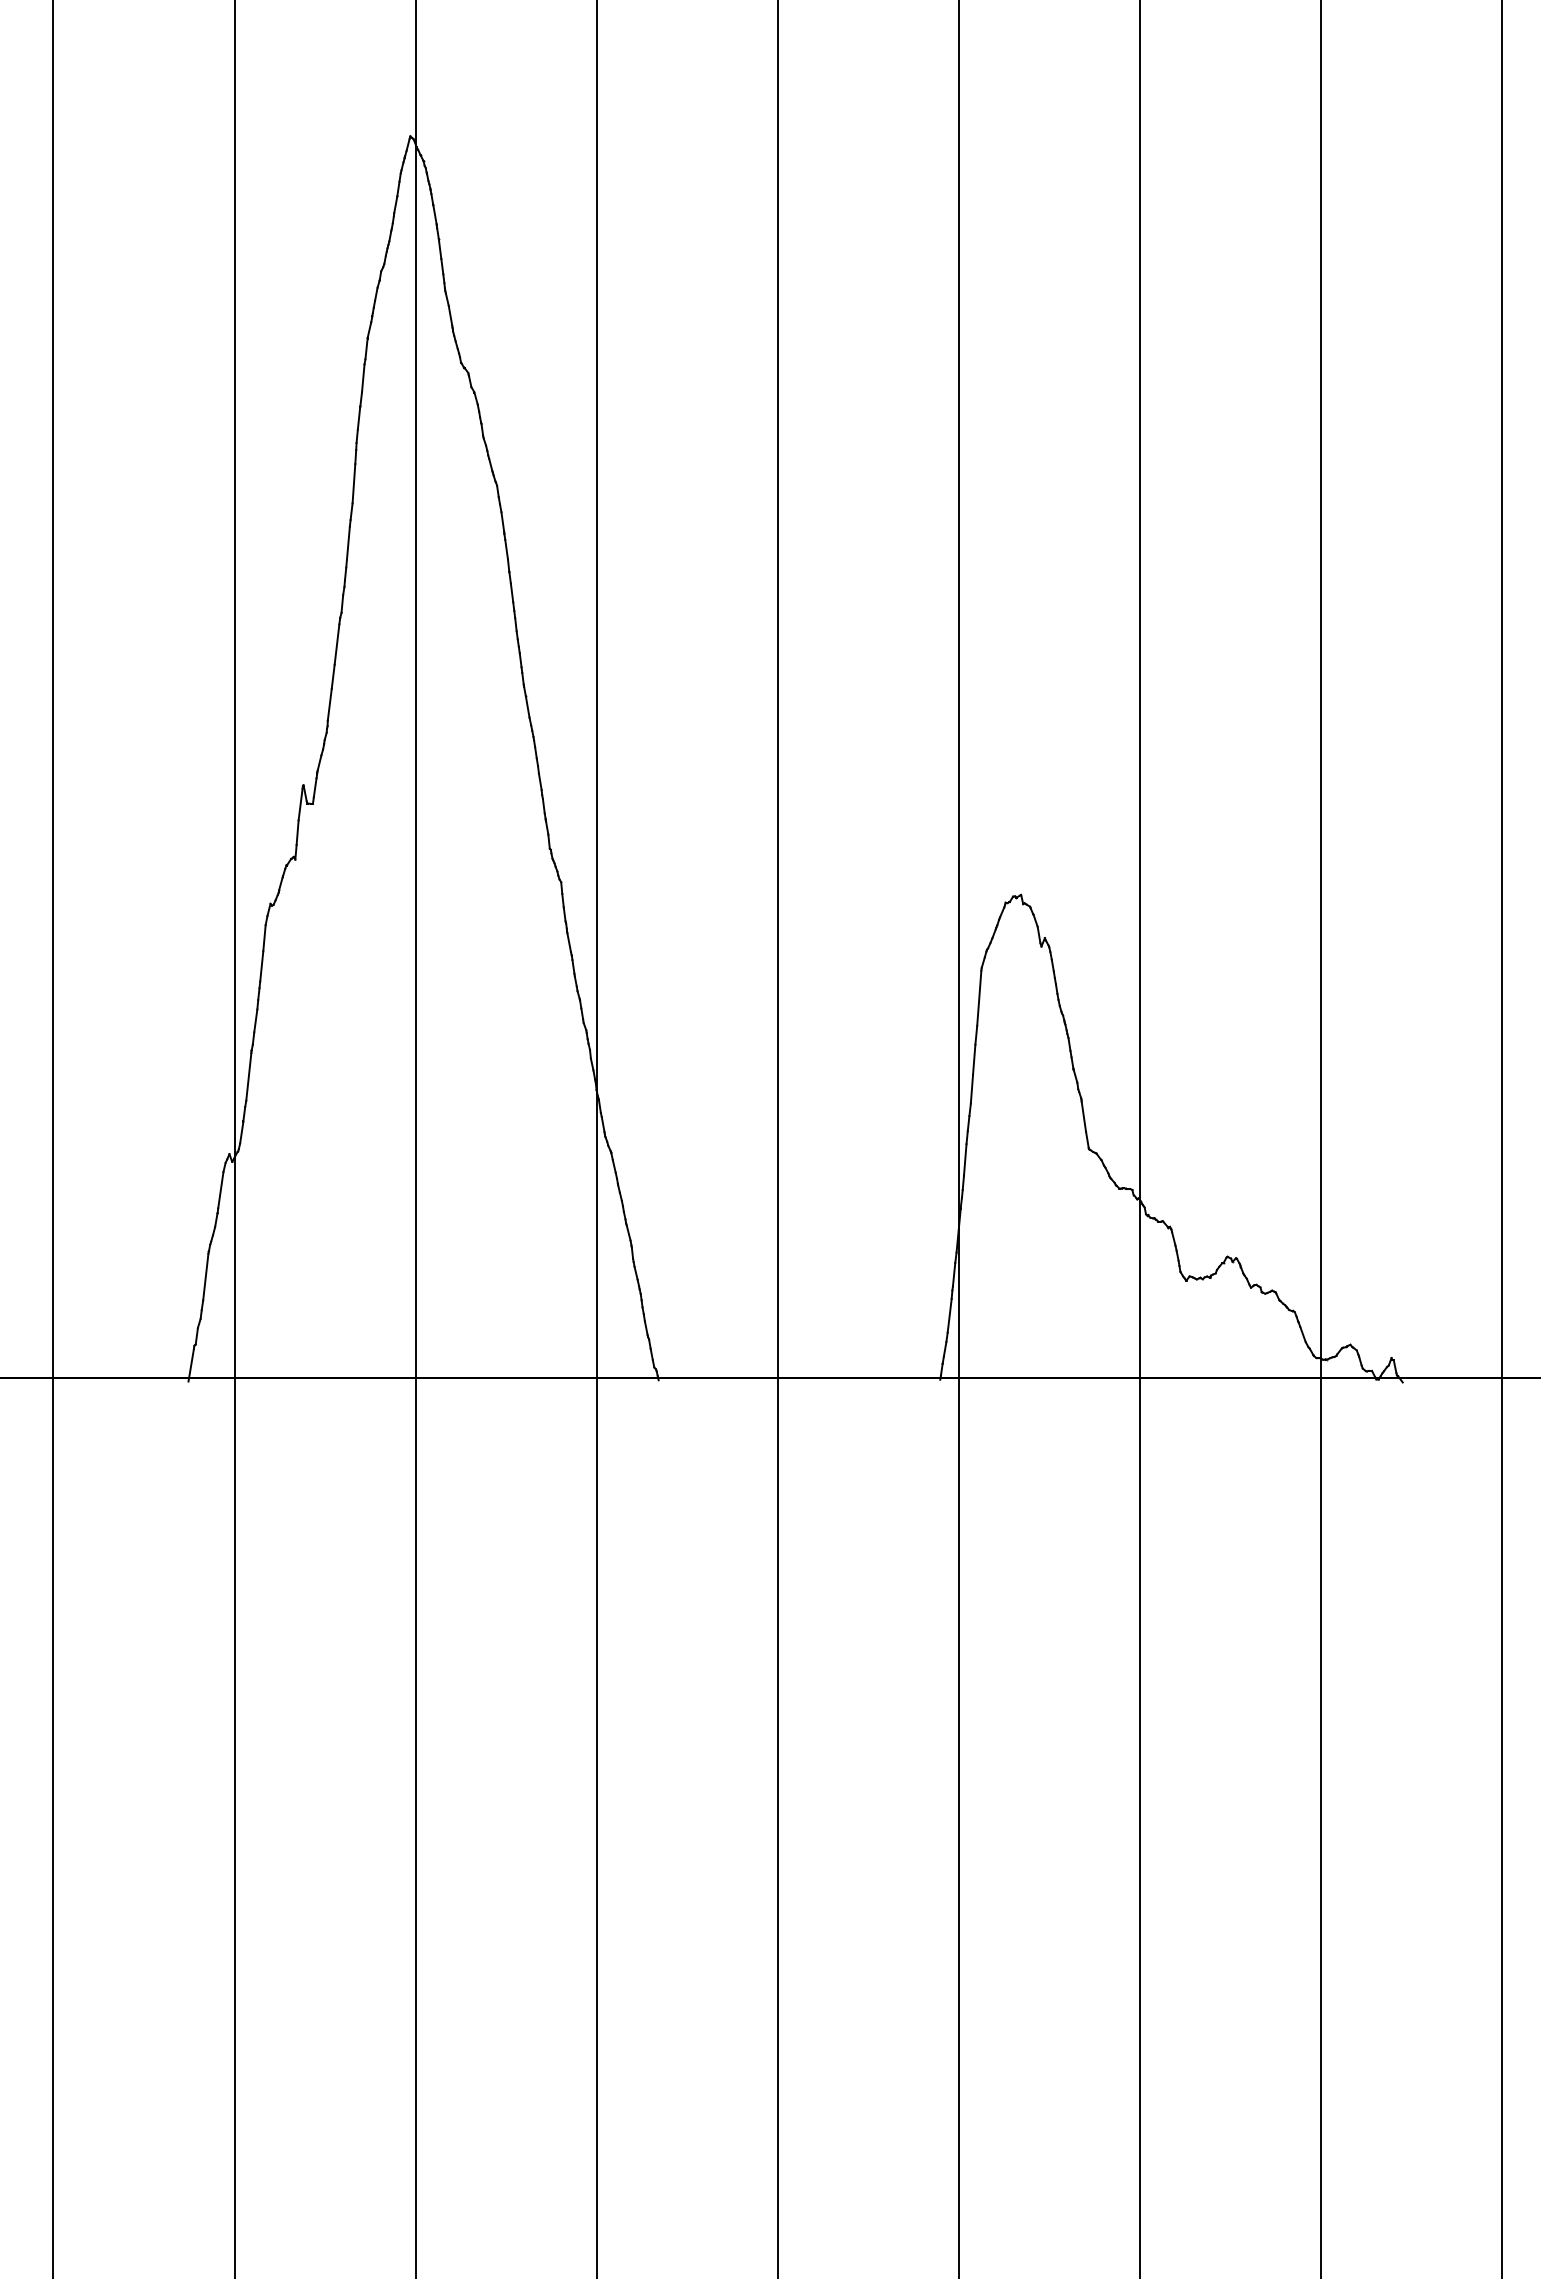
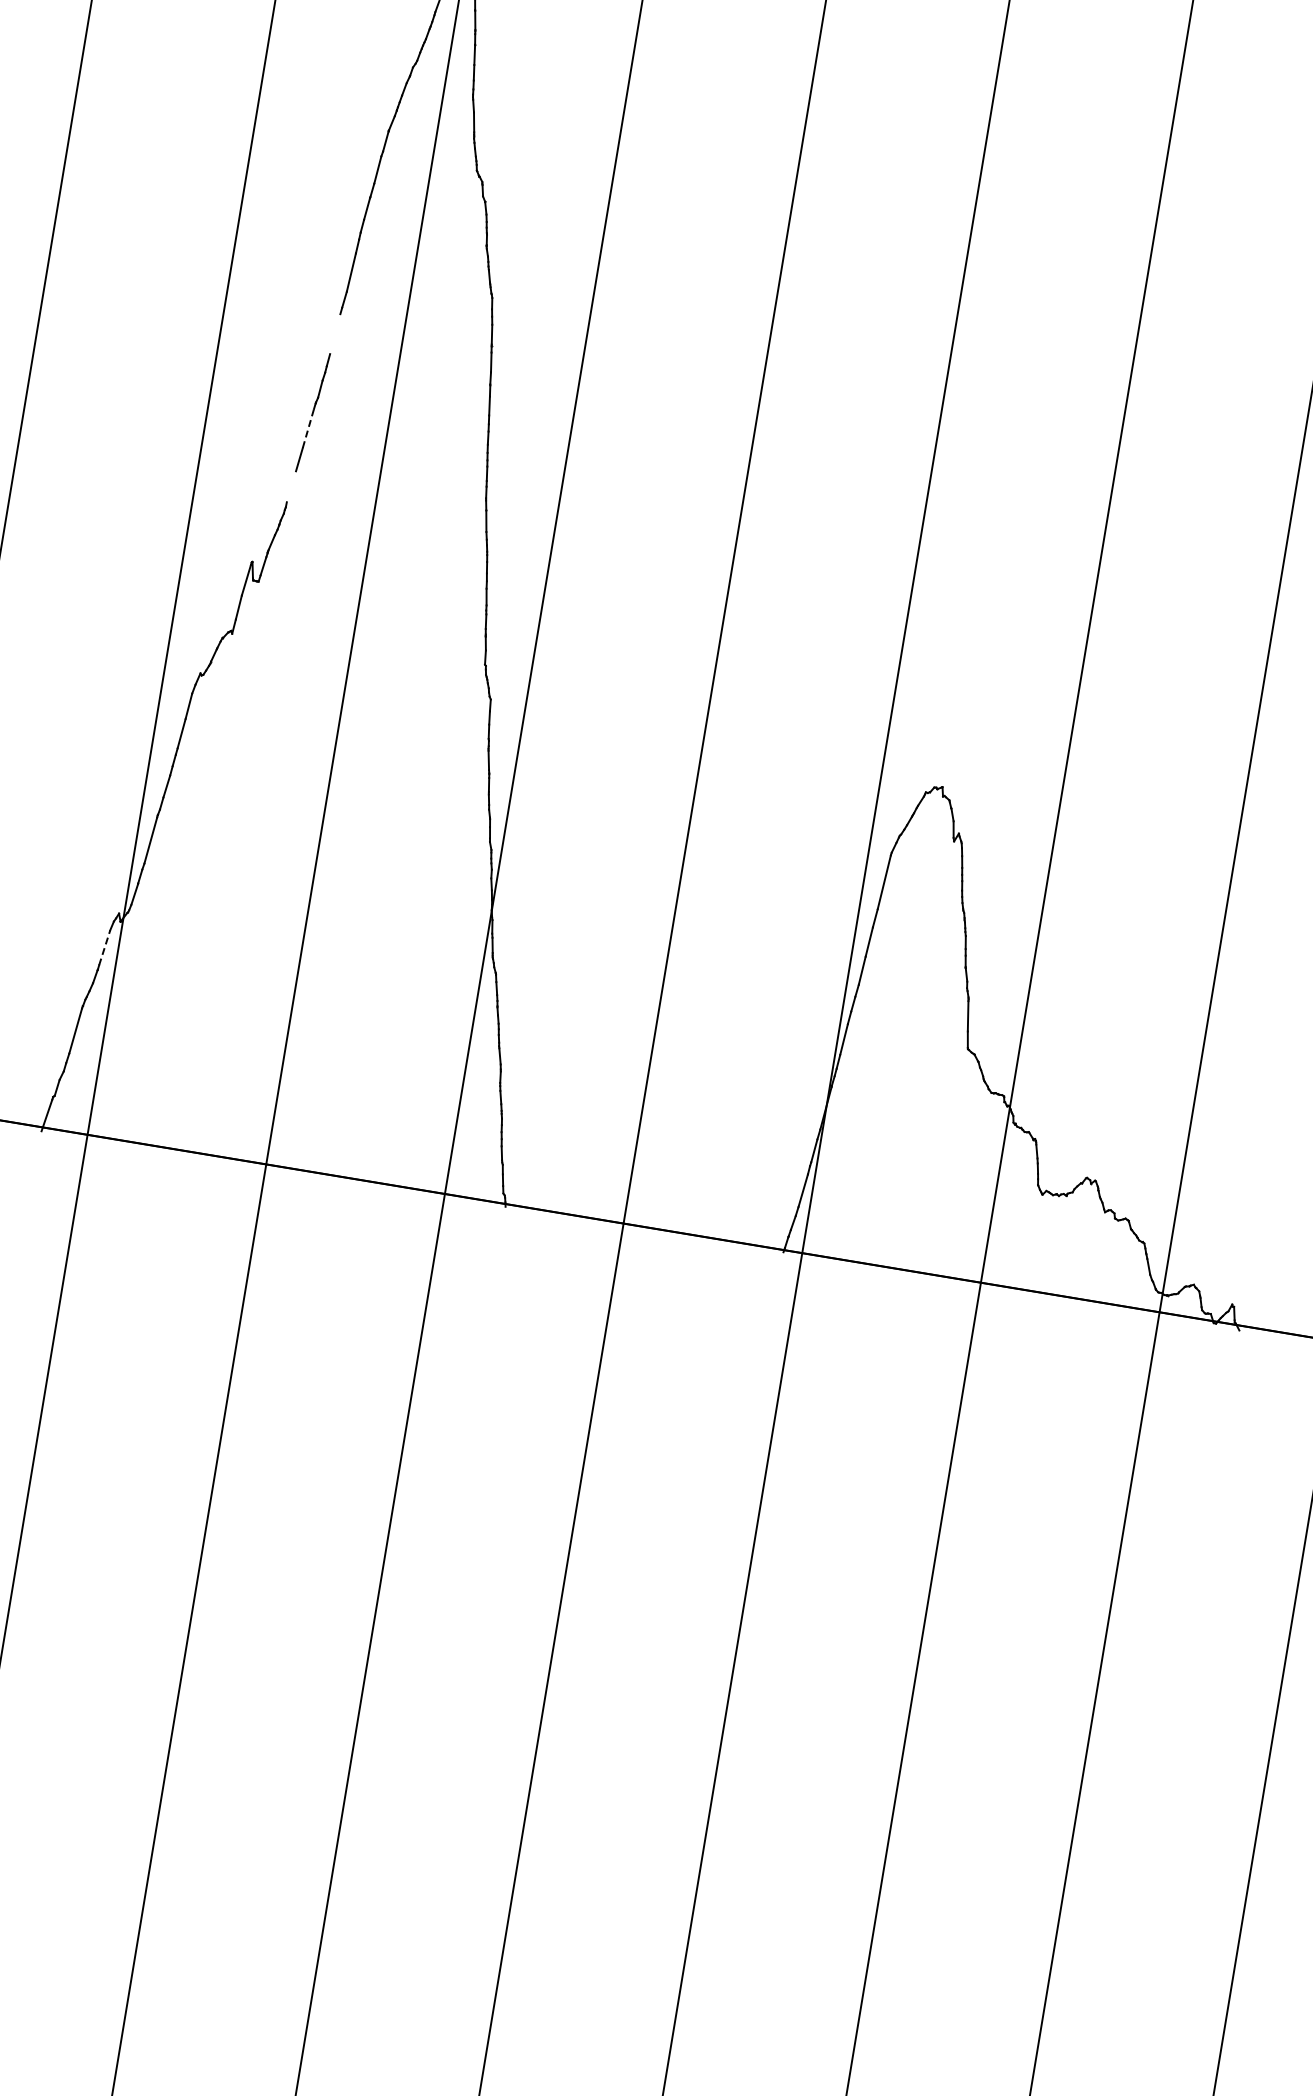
line: (347, 546) -> (334, 333), removed
line: (337, 644) -> (308, 428), solid -> dashed
line: (329, 704) -> (291, 486), removed
line: (220, 1189) -> (104, 947), solid -> dashed

